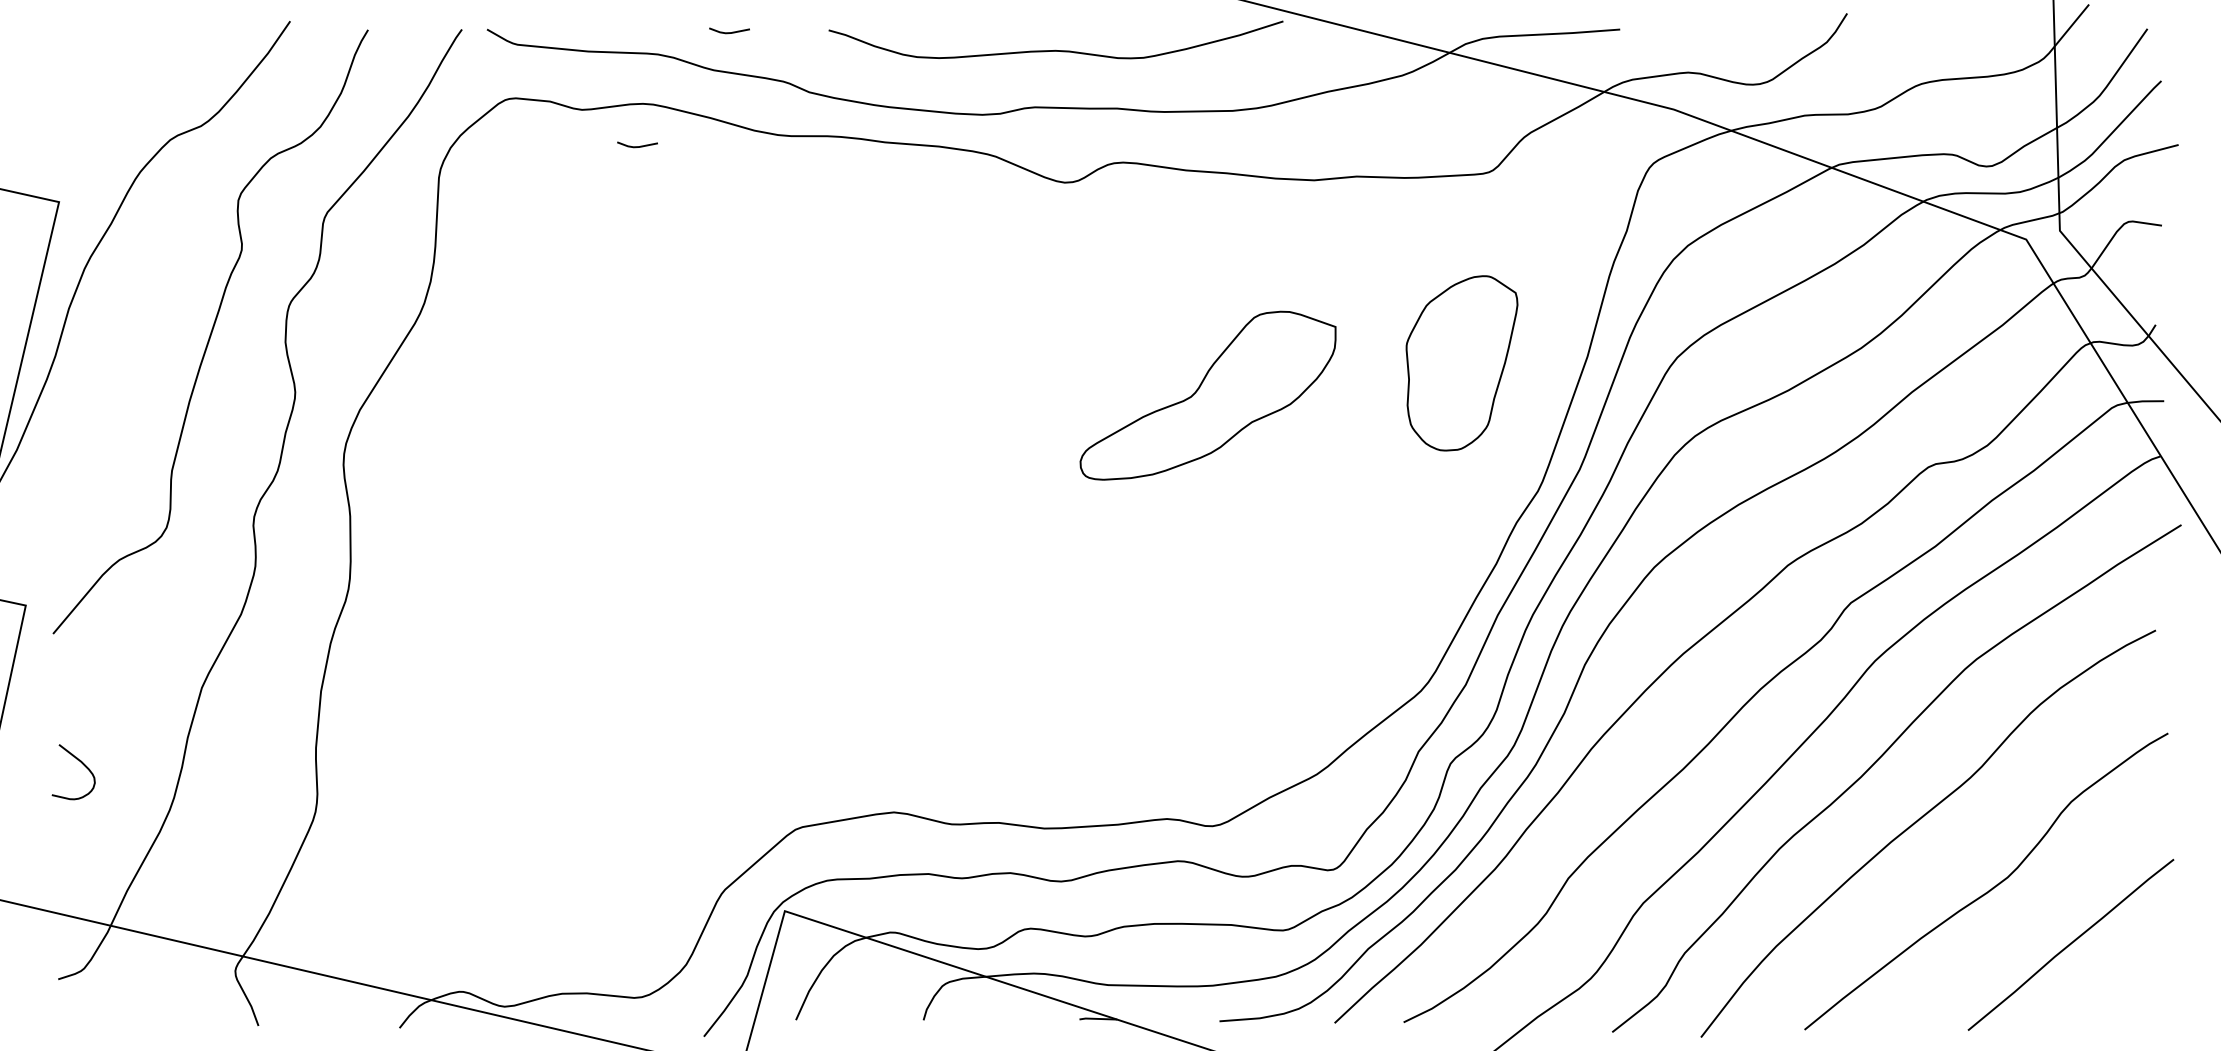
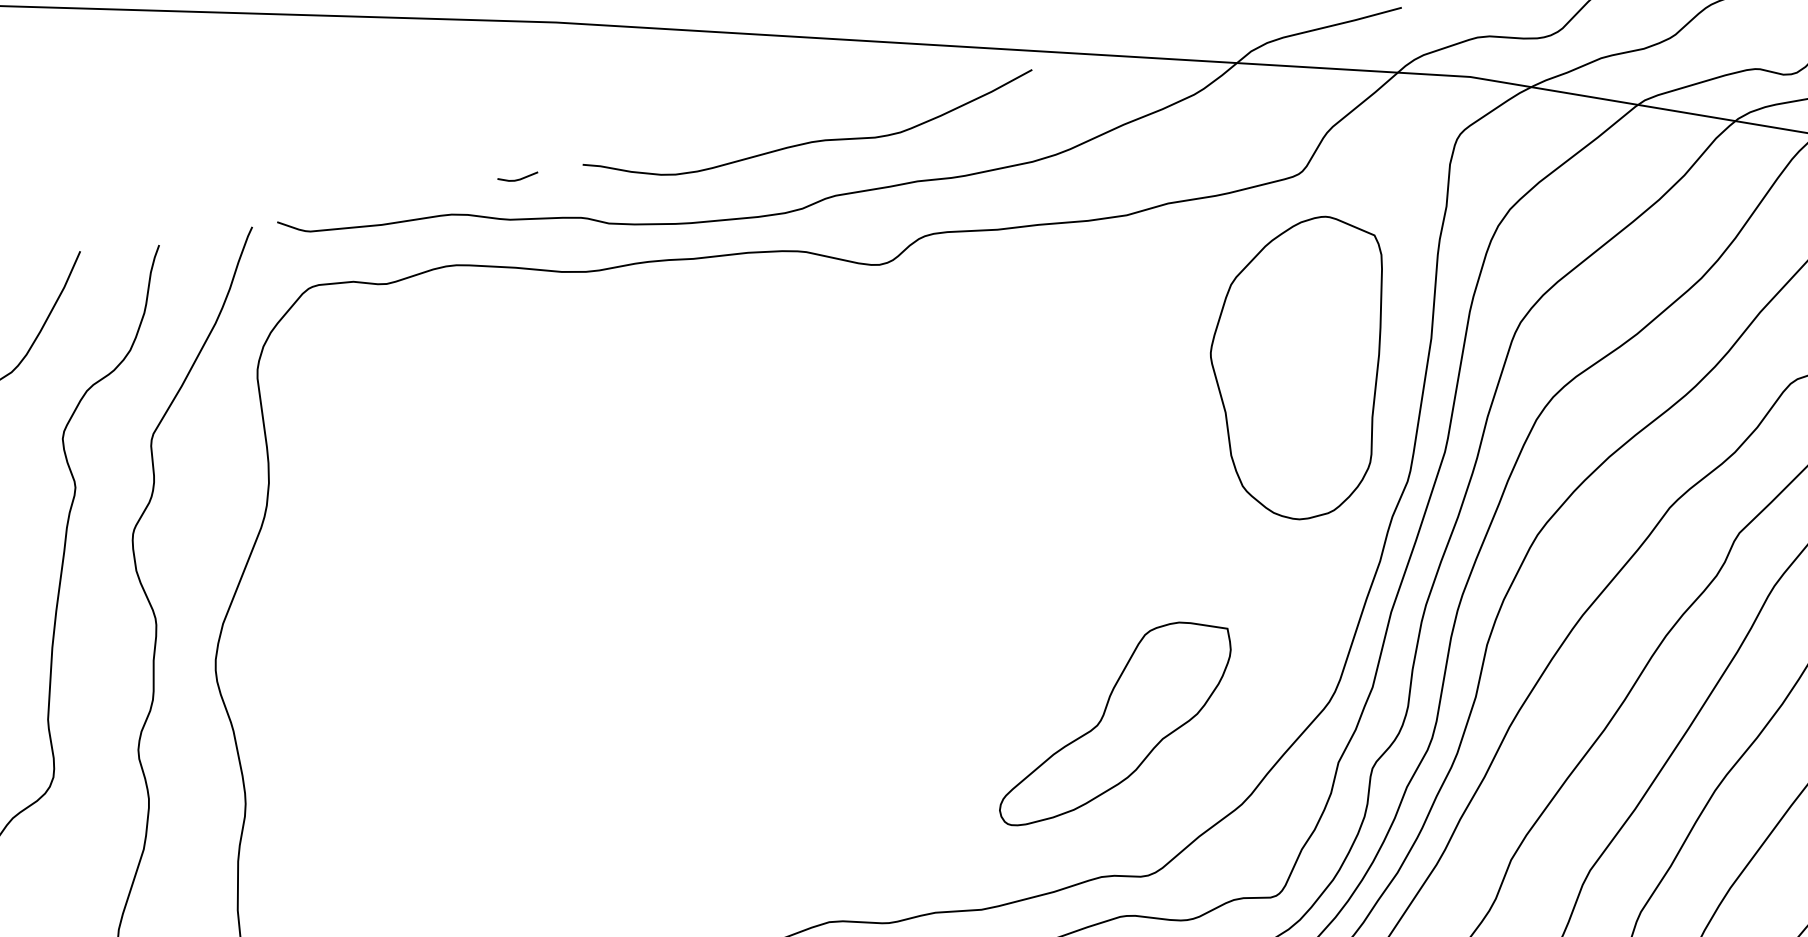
curve: (1055, 50) -> (811, 141), moved
line: (637, 146) -> (448, 309), removed
part: (1461, 363) -> (1307, 369), size x1.67
part: (1207, 395) -> (1113, 721), moved

